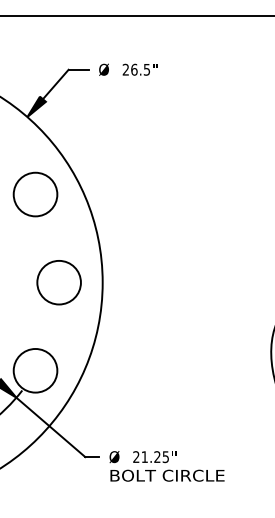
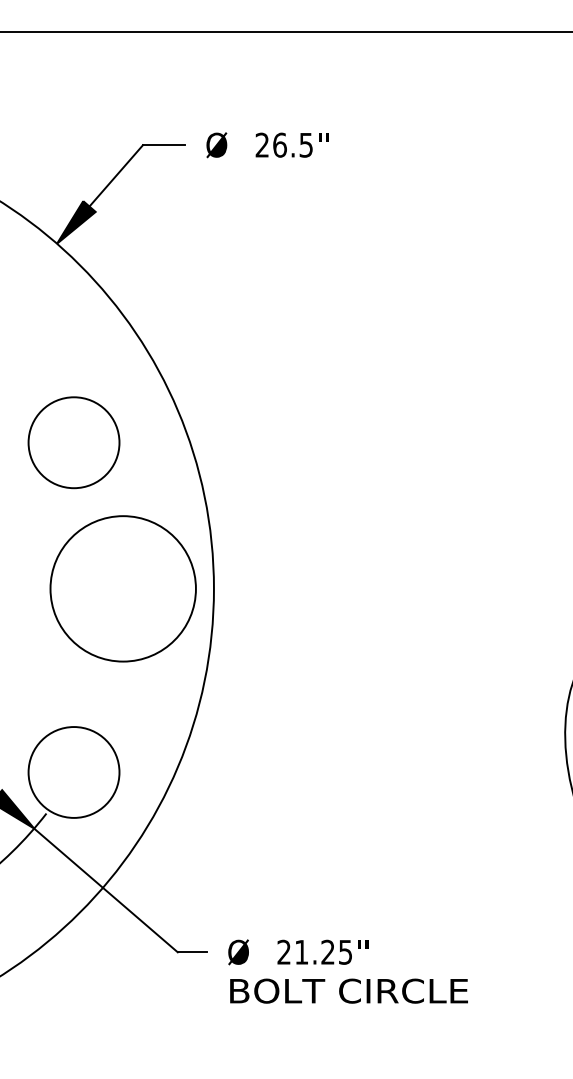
circle: (35, 194) -> (73, 442), moved
circle: (58, 282) -> (121, 588), size x1.6

